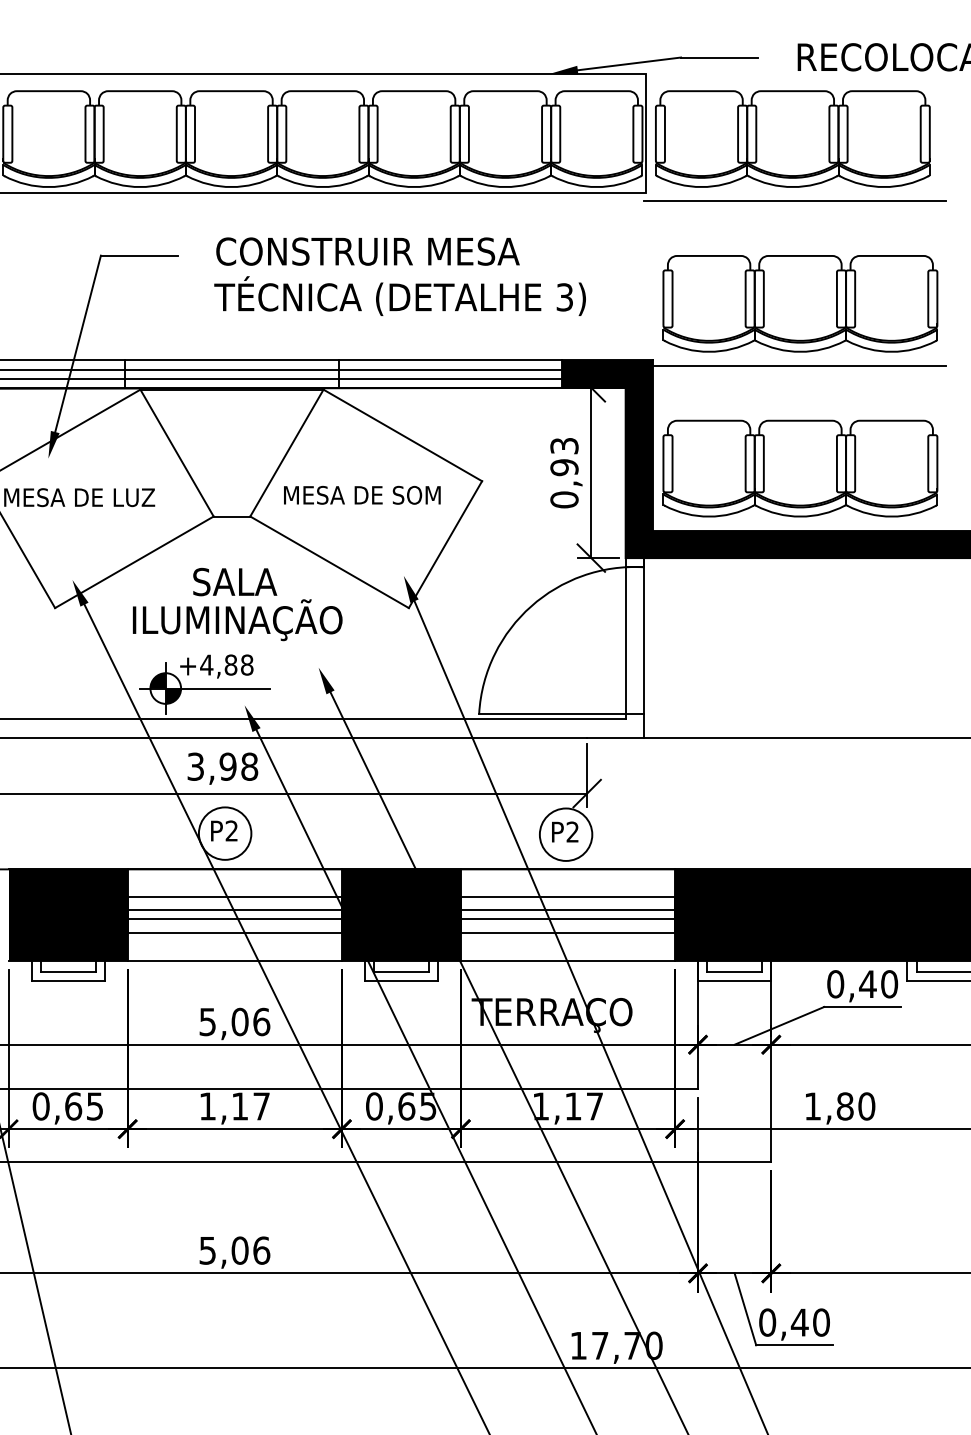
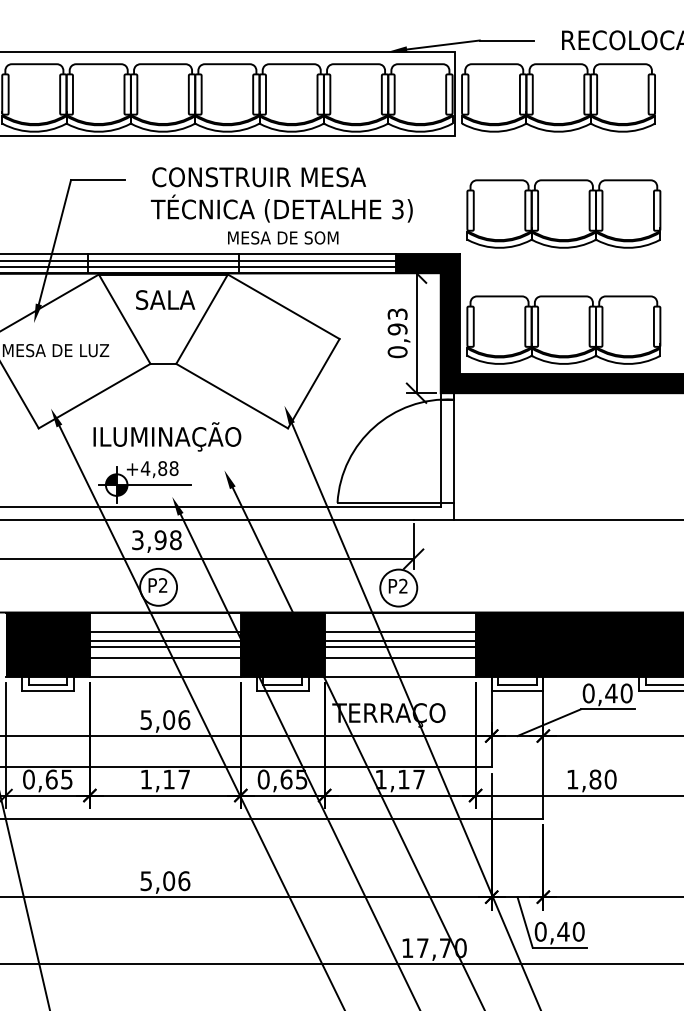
line: (794, 200) -> (559, 141), removed
line: (794, 365) -> (559, 257), removed
text: (362, 494) -> (283, 237), moved
text: (234, 581) -> (165, 299), moved

